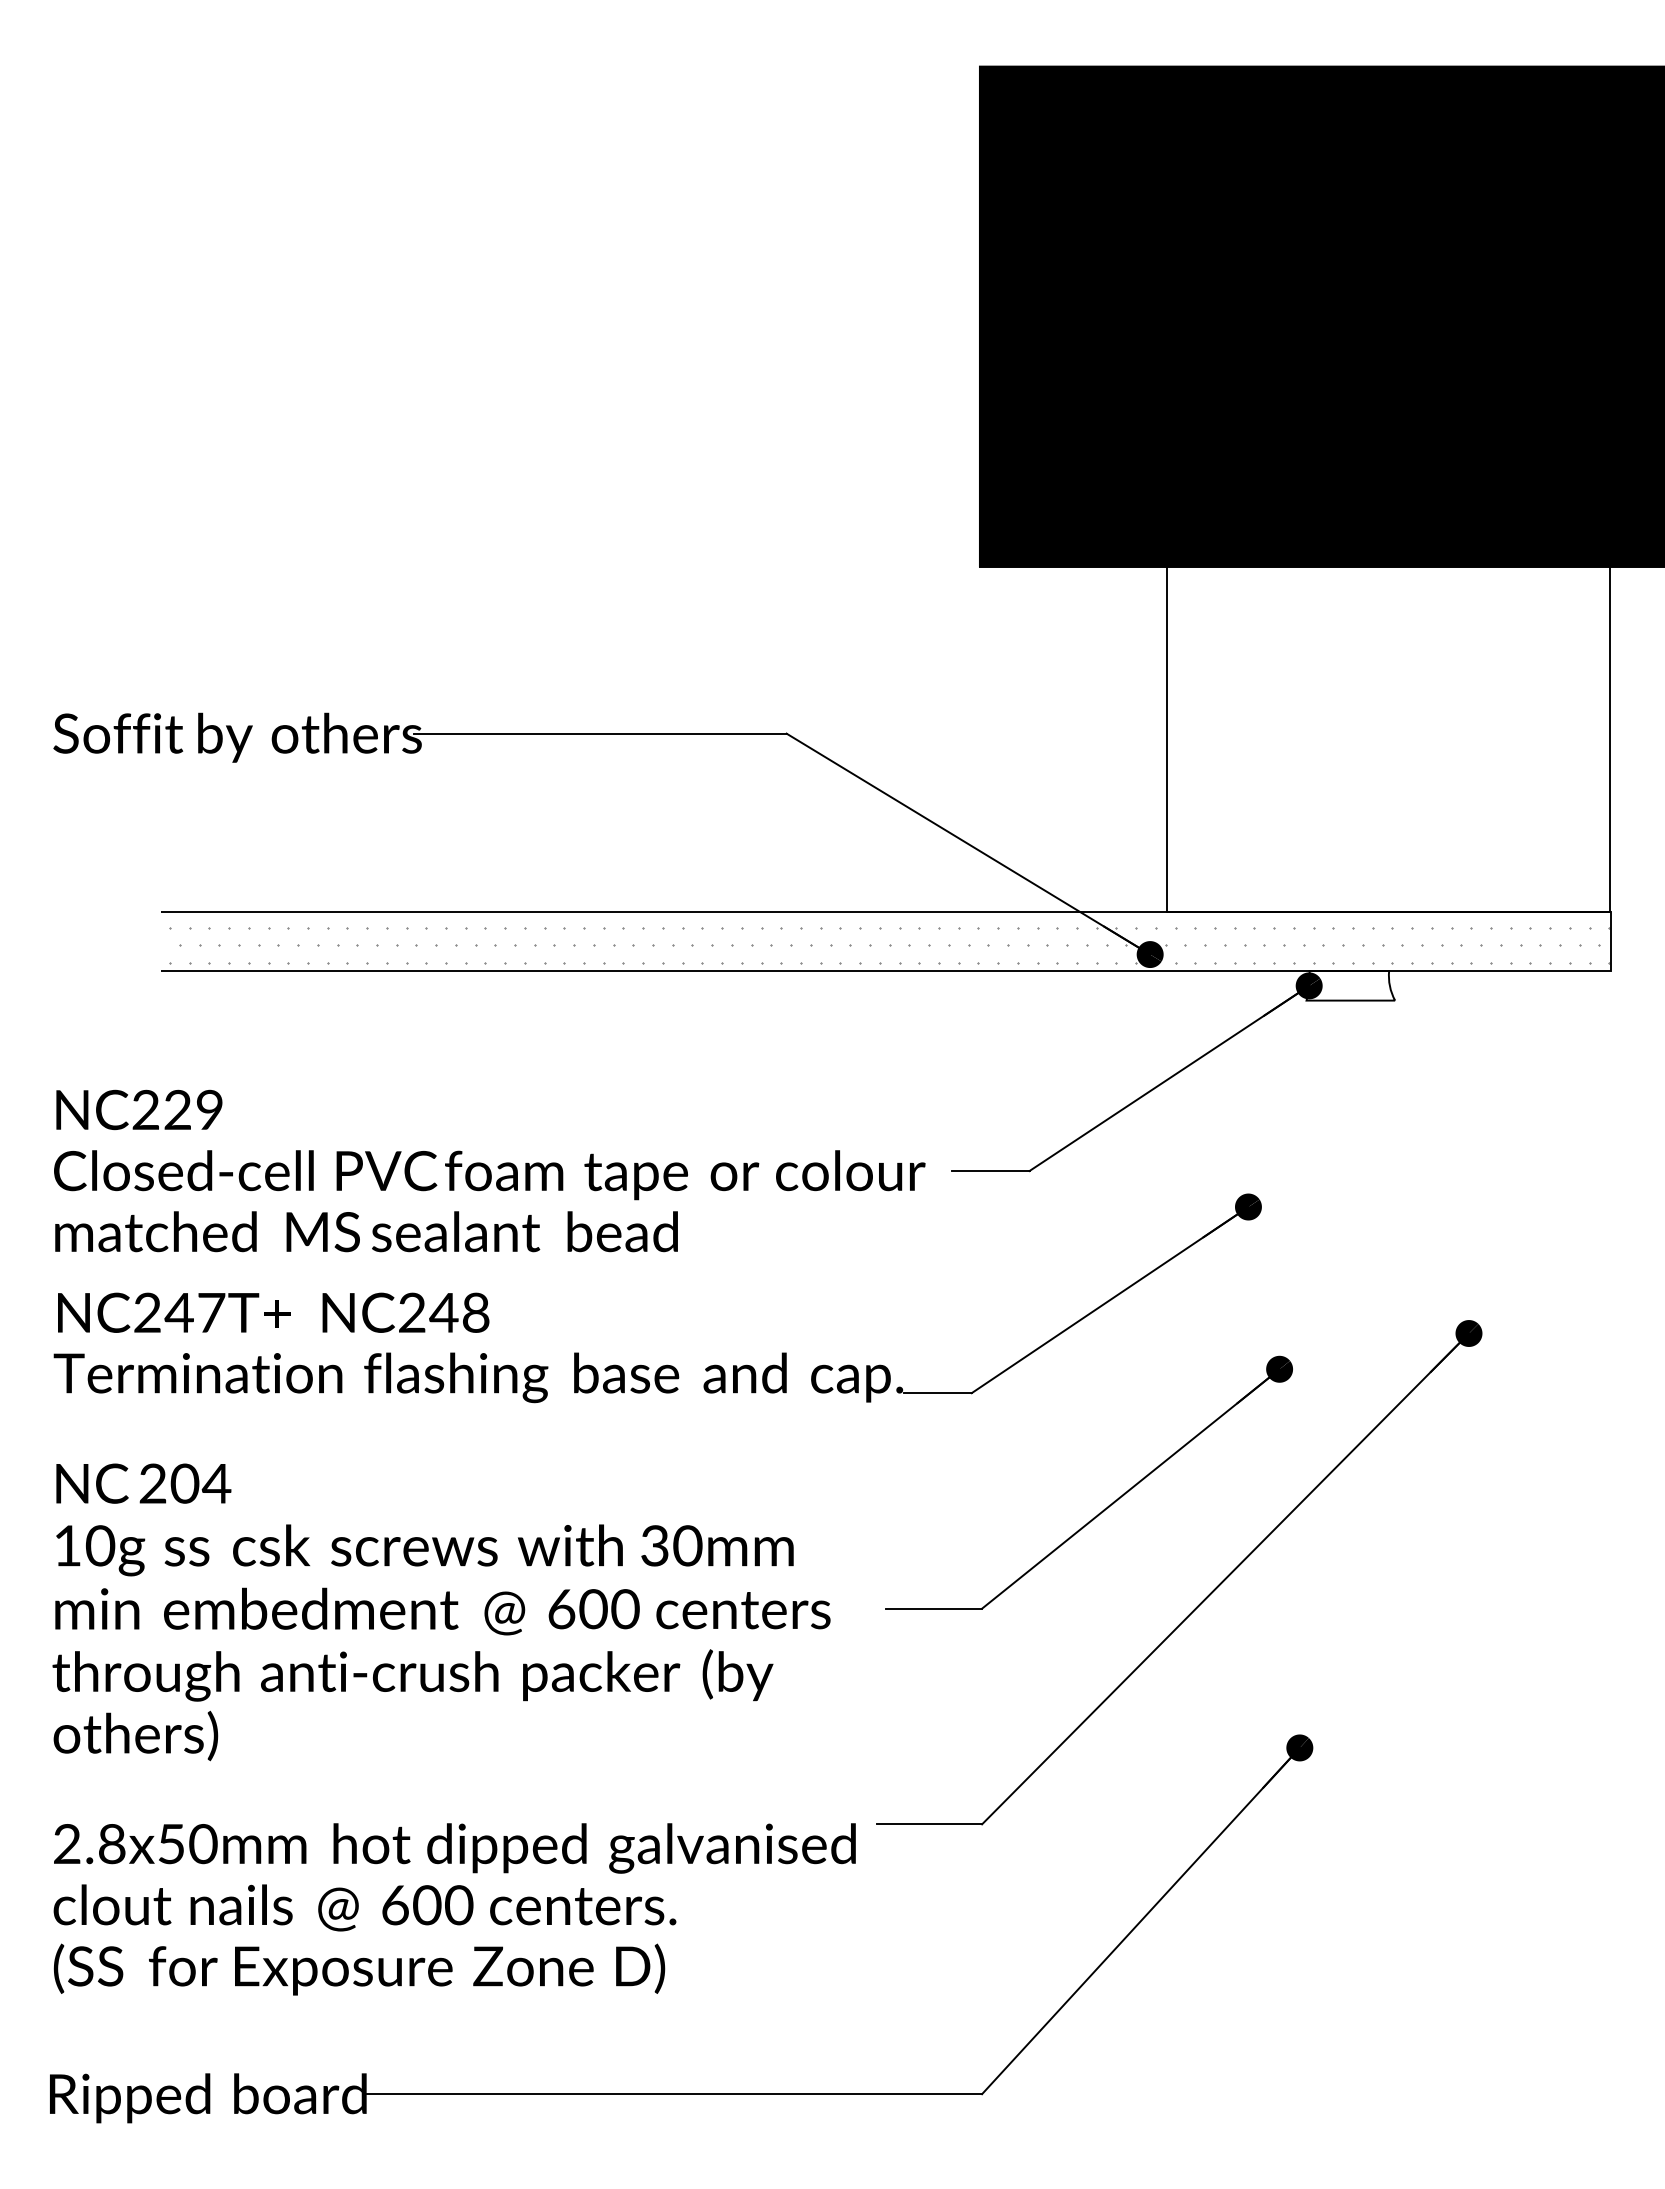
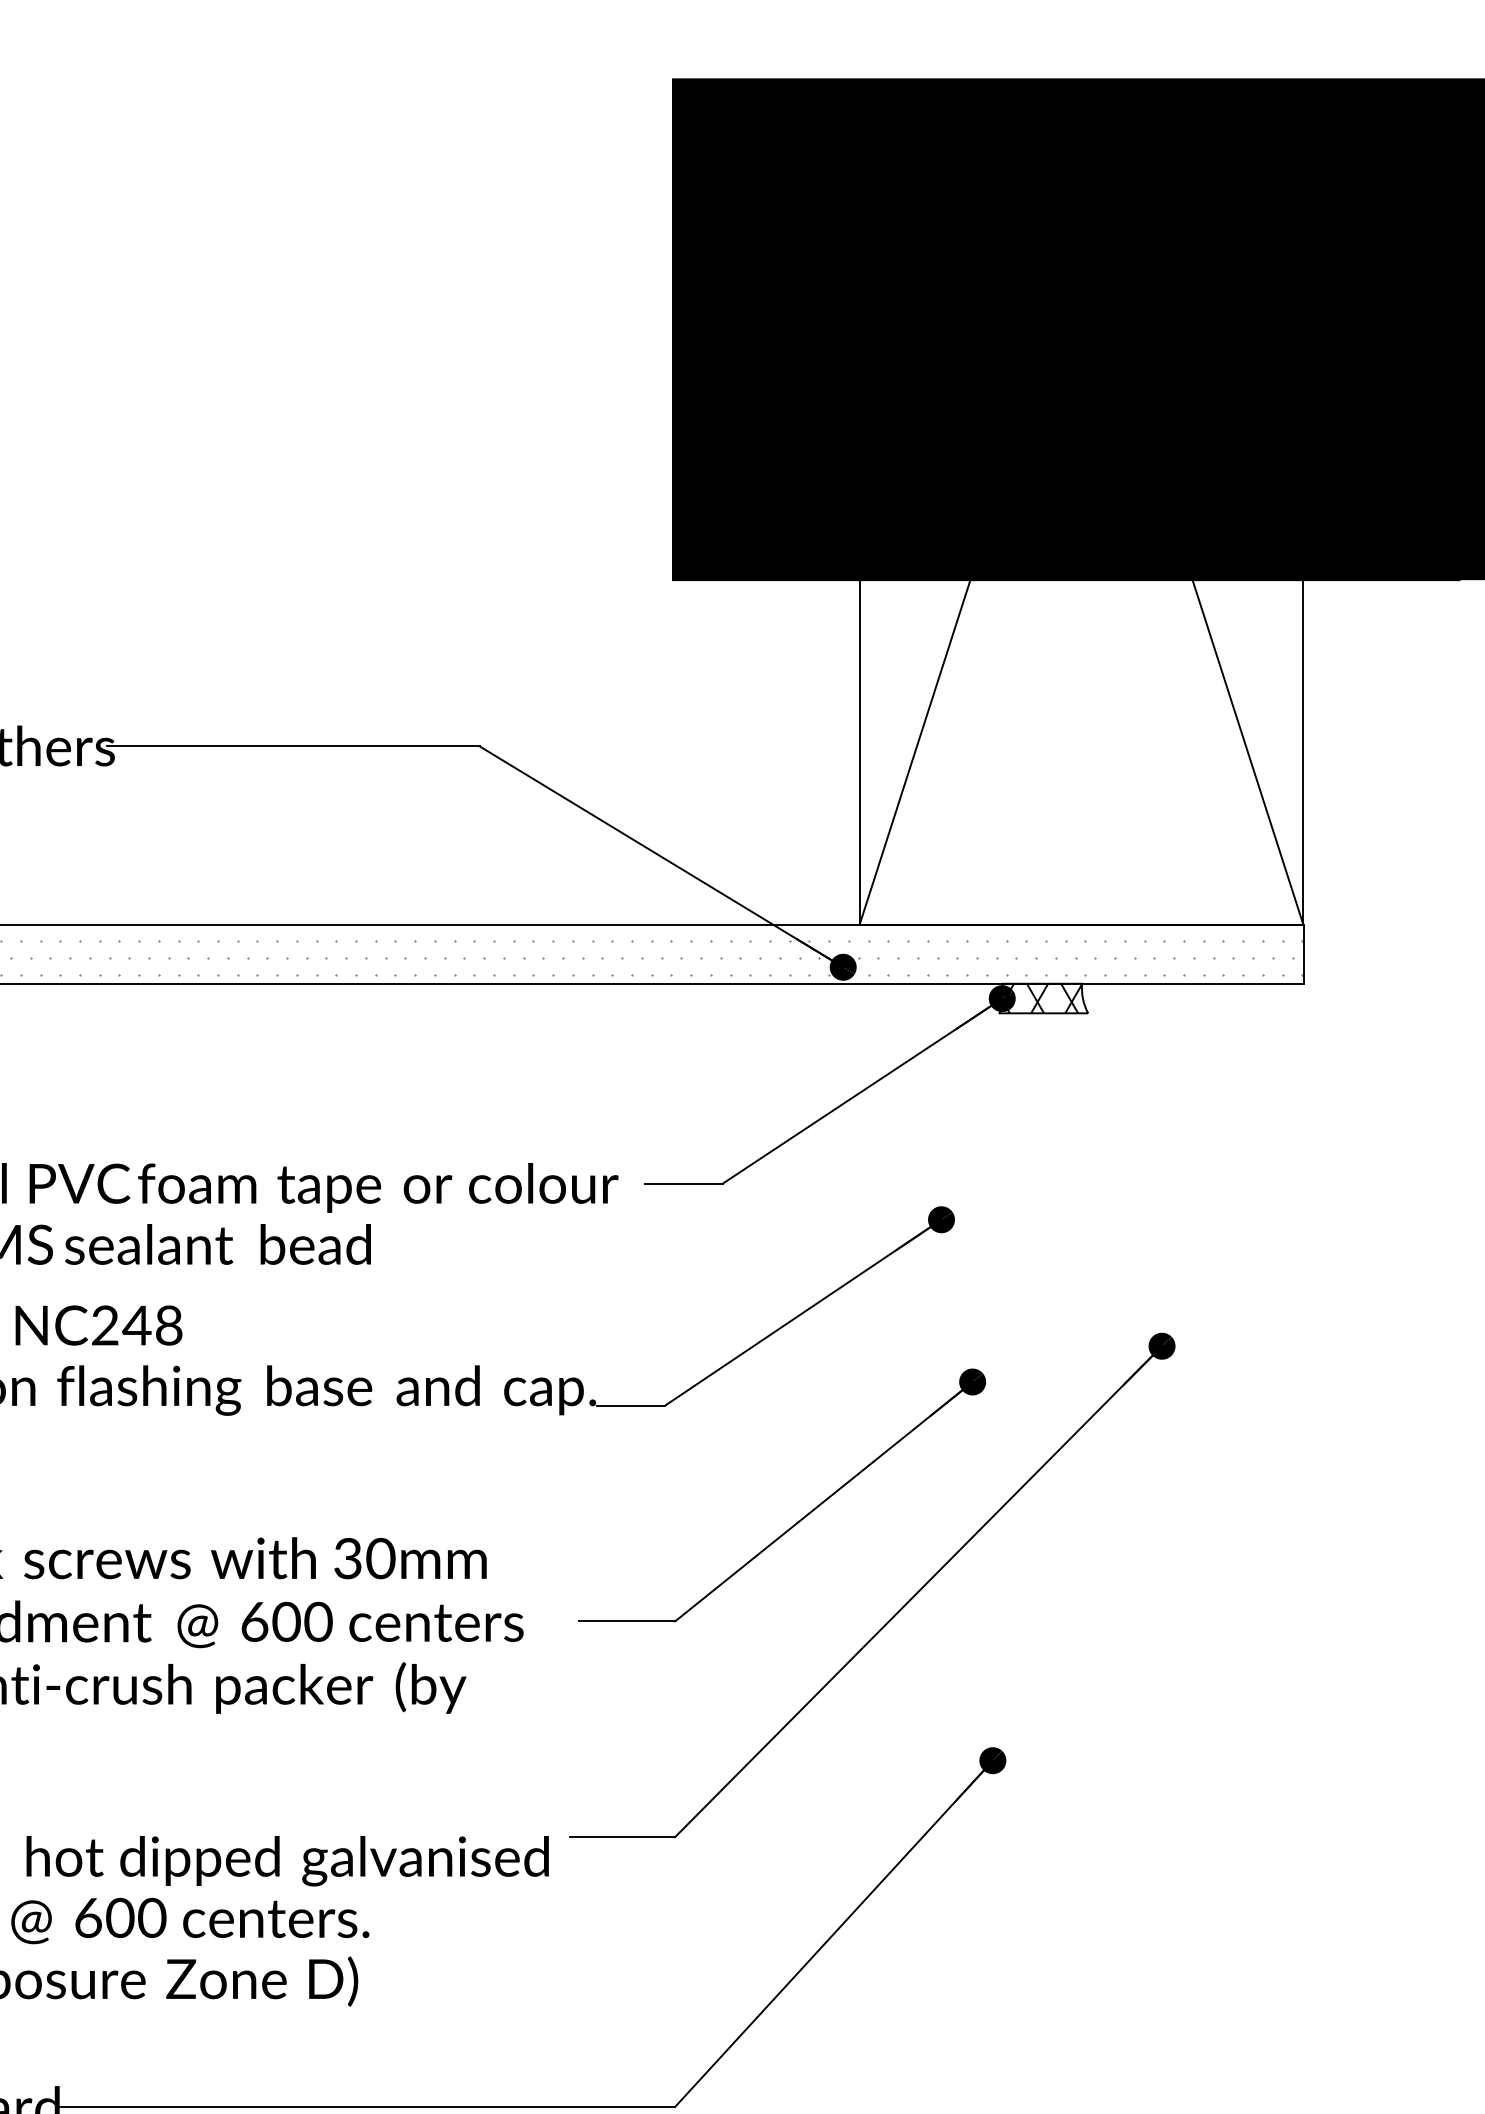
line: (1221, 739) -> (914, 752), added
line: (1554, 739) -> (1247, 752), added
hatch: (1348, 985) -> (1041, 998), added

